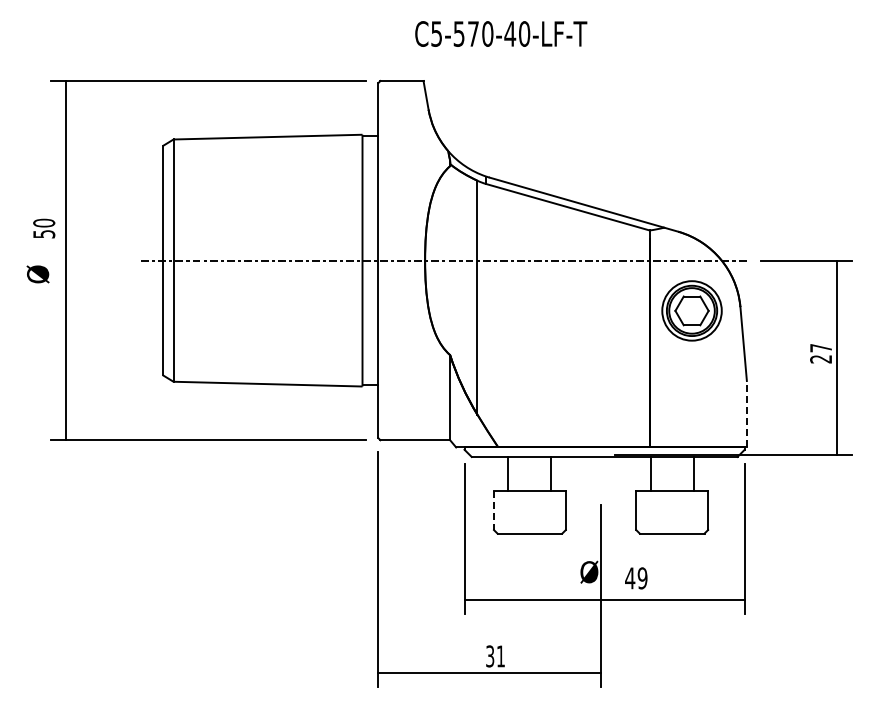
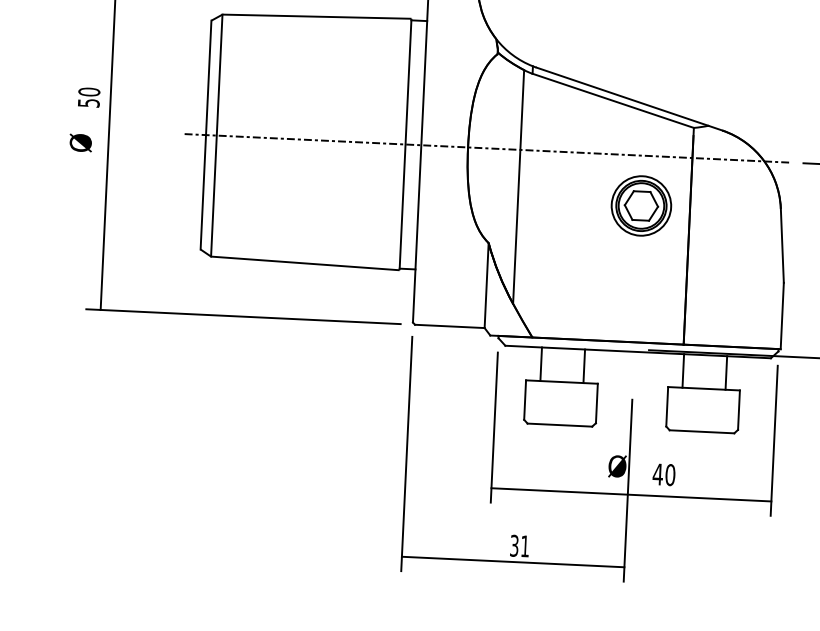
part: (691, 310) -> (640, 205), moved
line: (746, 413) -> (781, 315), dashed -> solid
line: (493, 510) -> (524, 400), dashed -> solid
text: (642, 578) -> (670, 475), 49 -> 40

